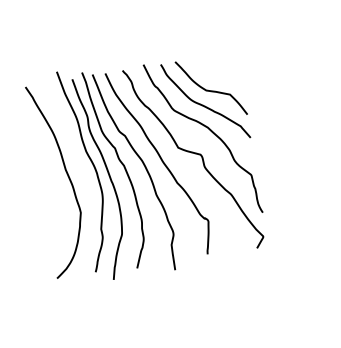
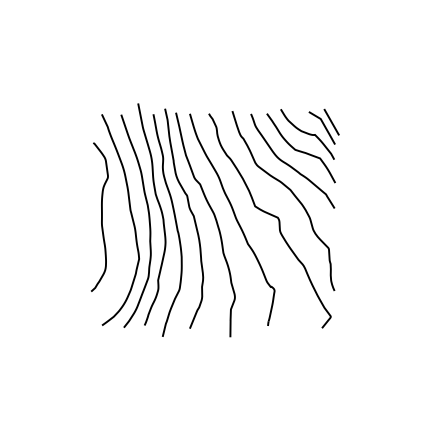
part: (216, 73) -> (309, 133), added
curve: (83, 176) -> (148, 220), added
curve: (40, 179) -> (101, 216), added

